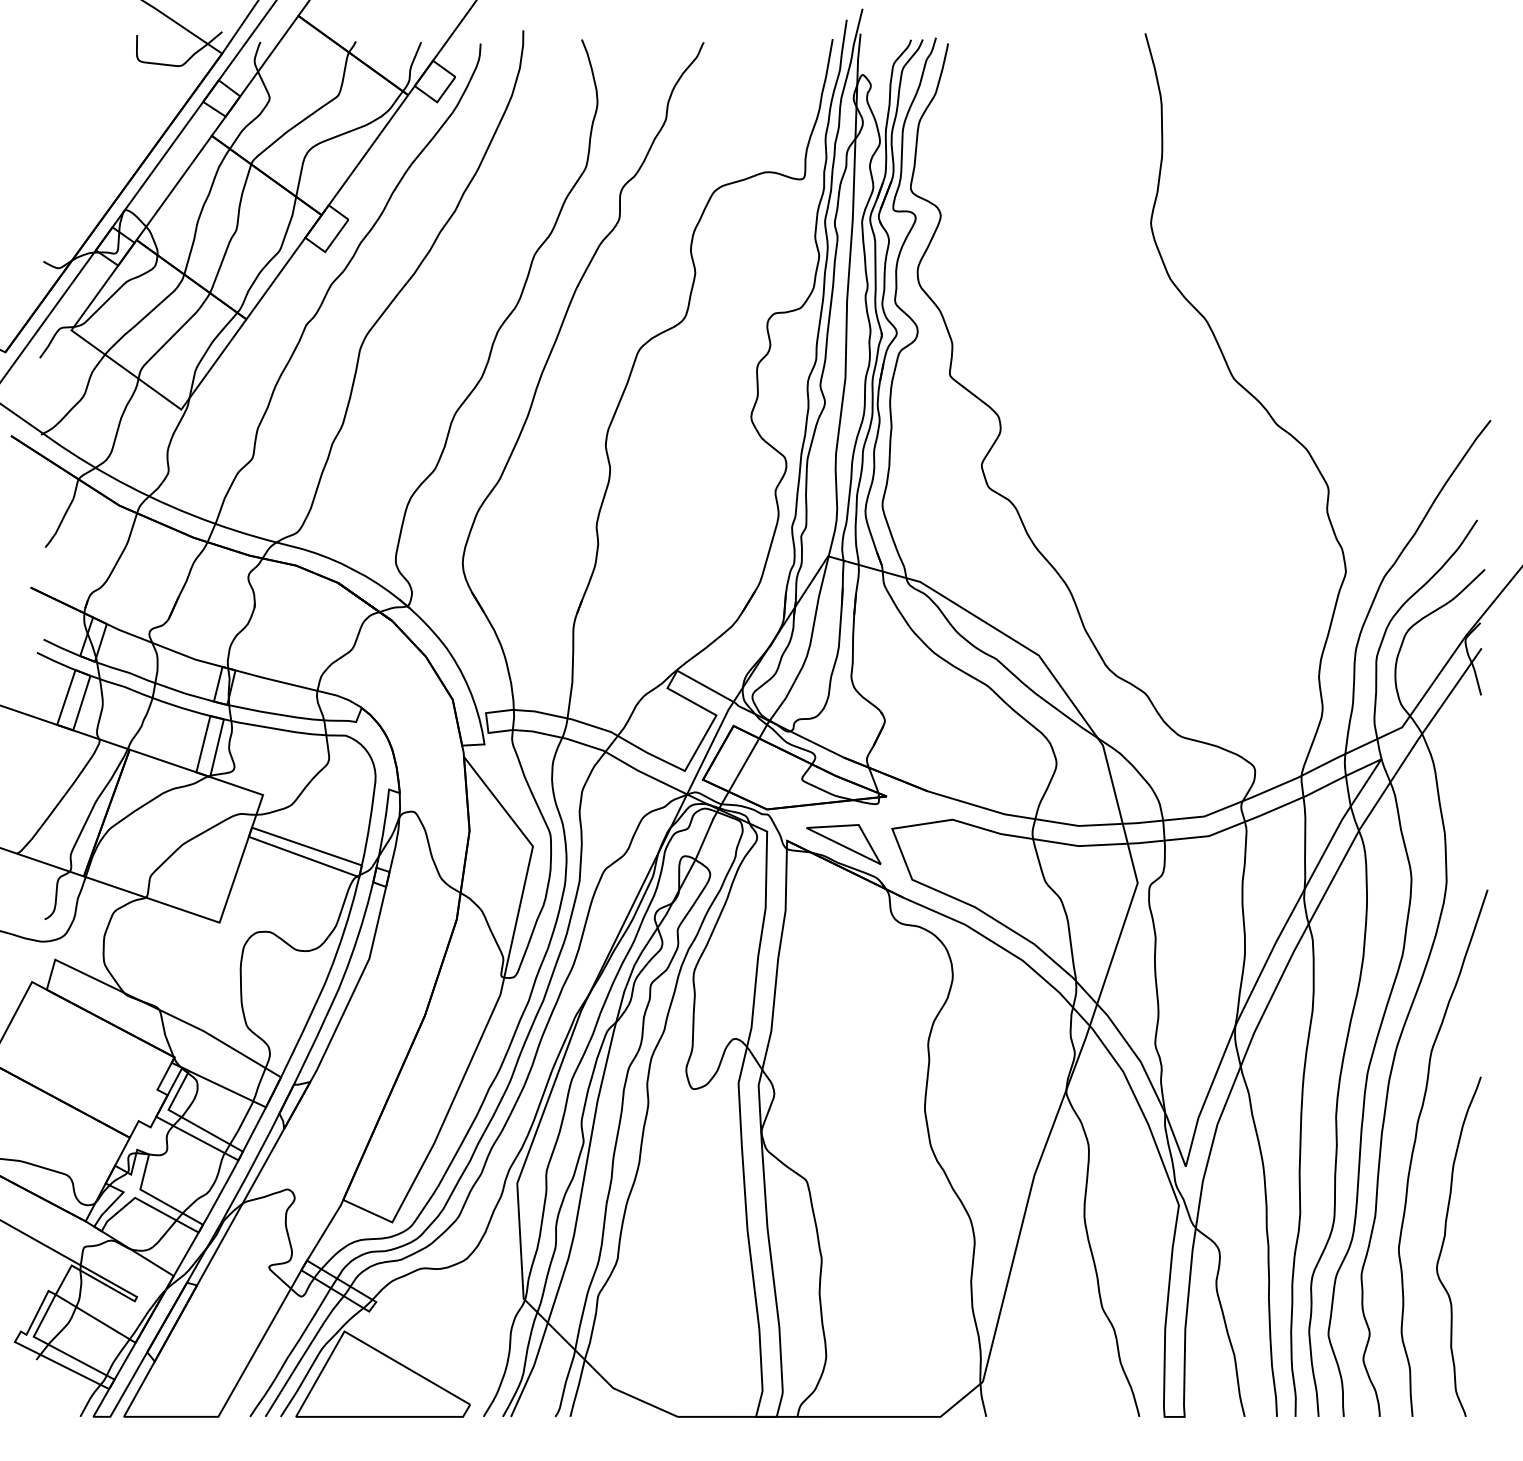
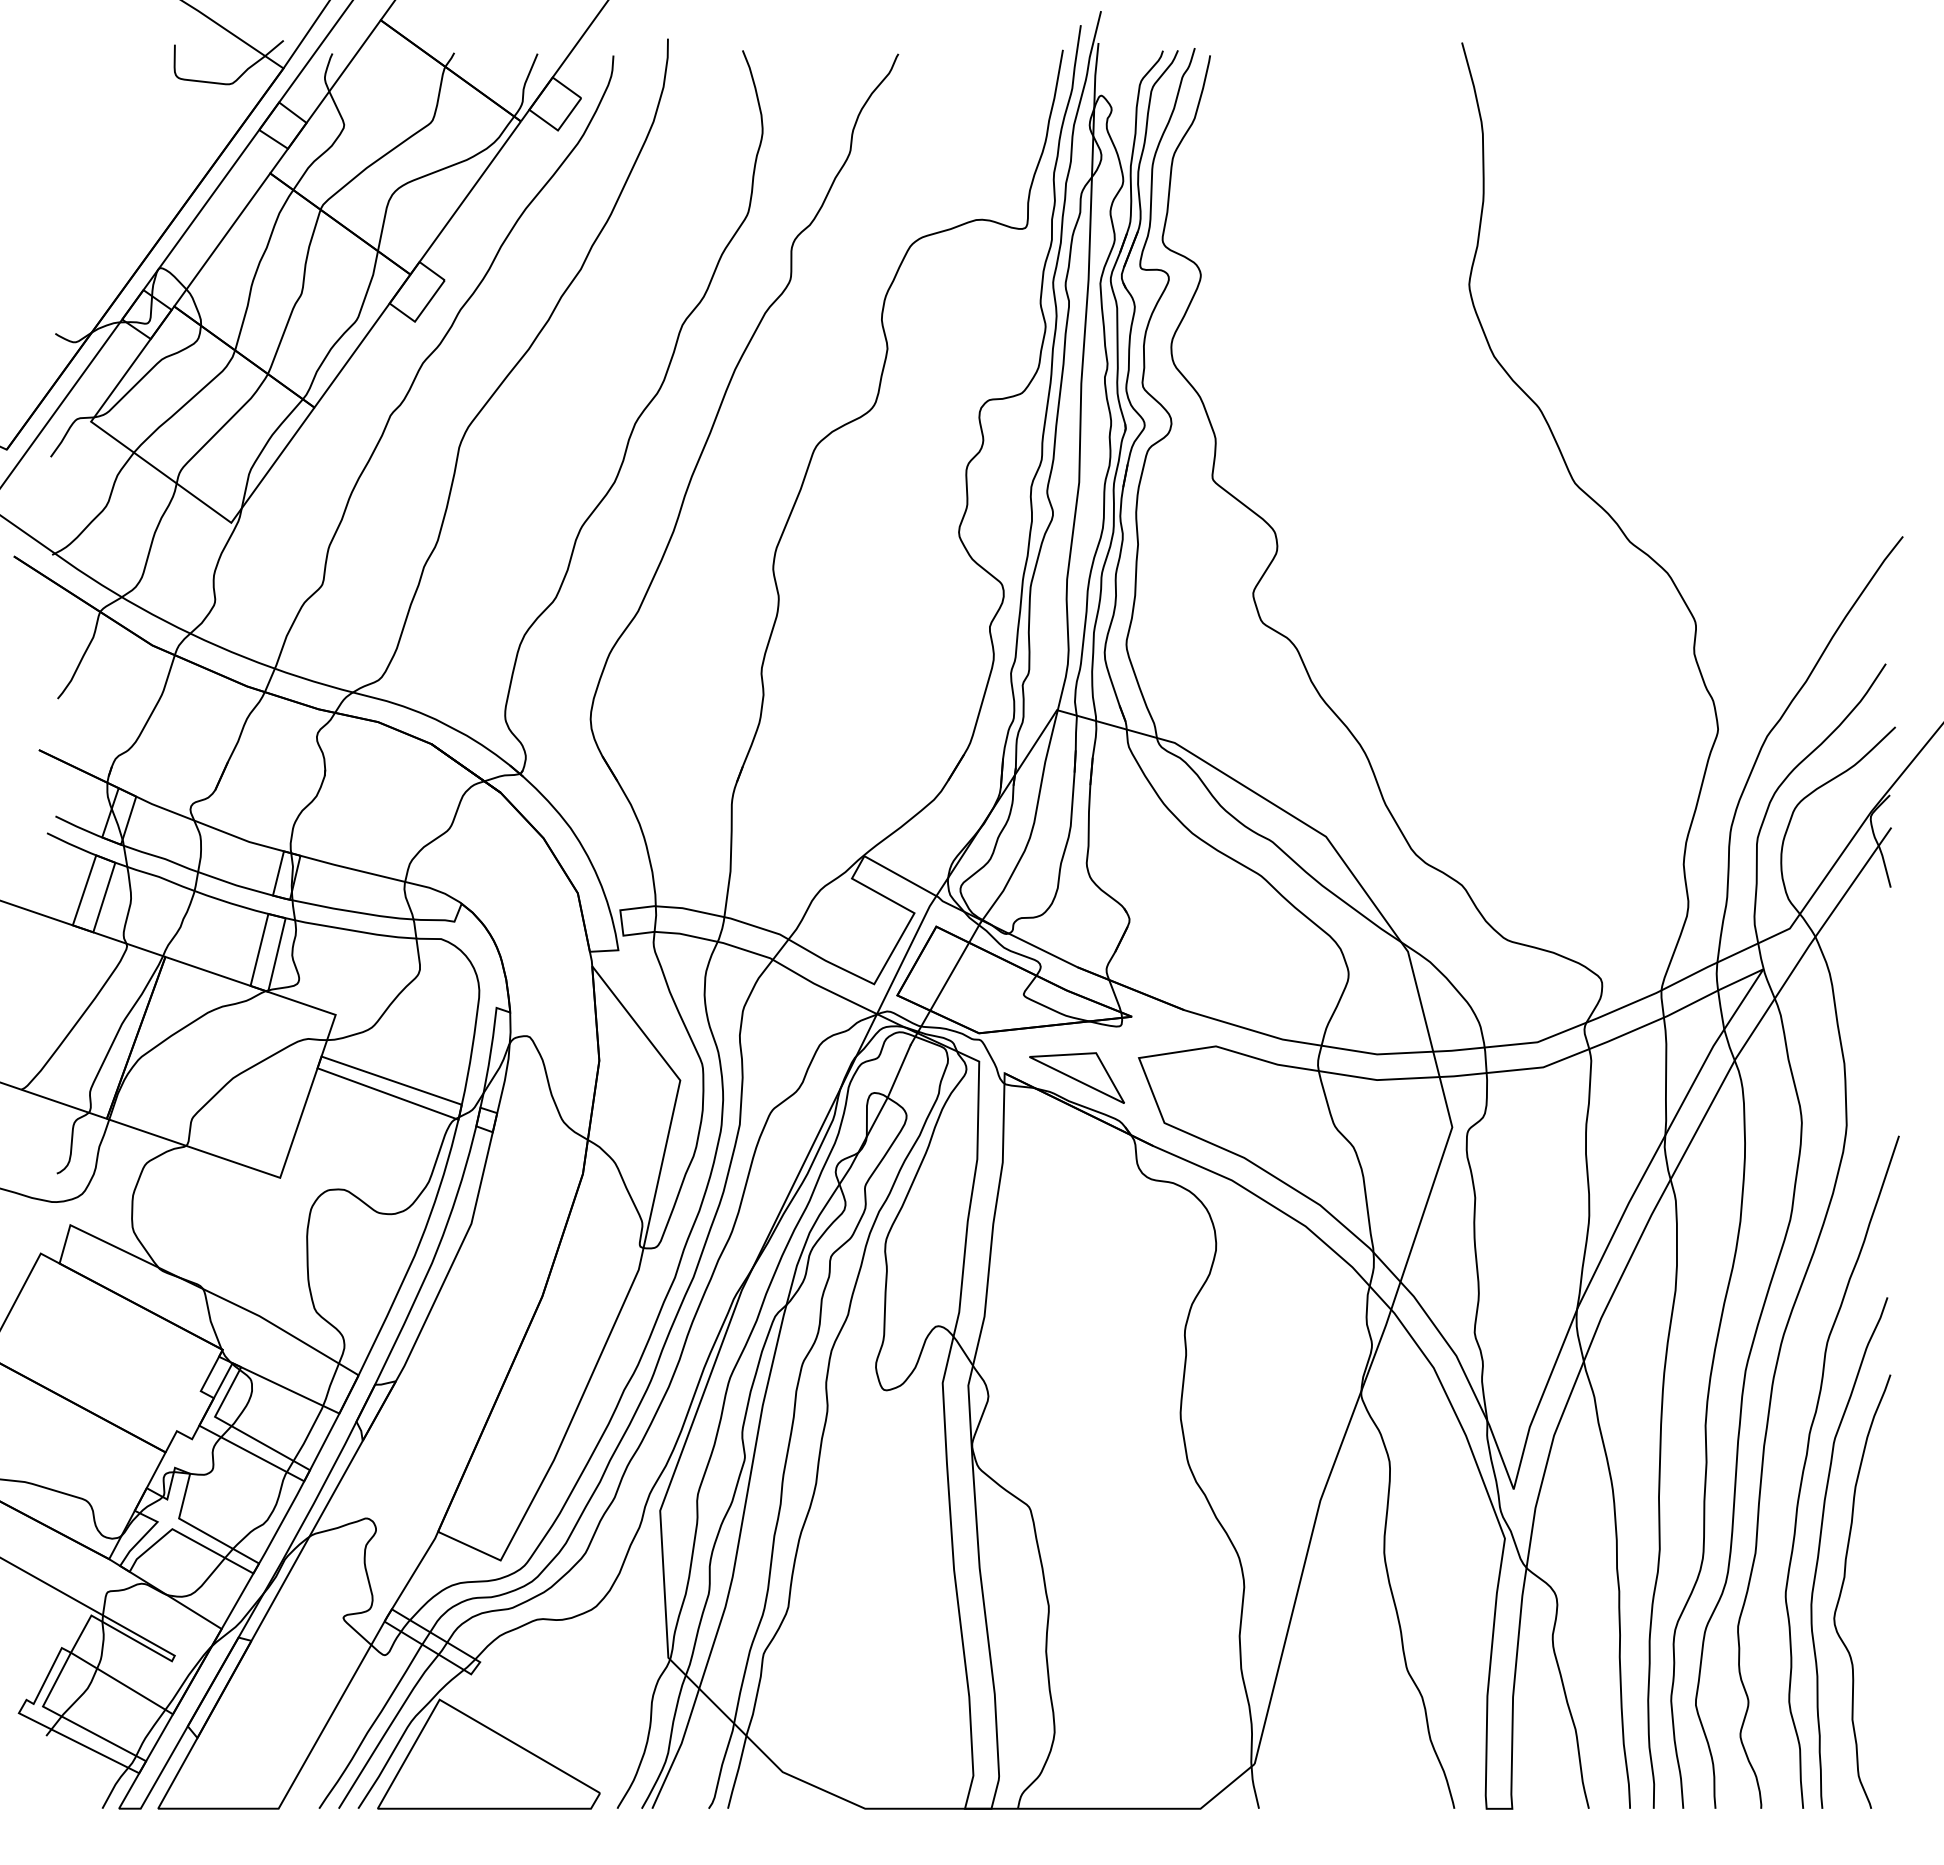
curve: (1426, 1212) -> (1820, 1547), added

